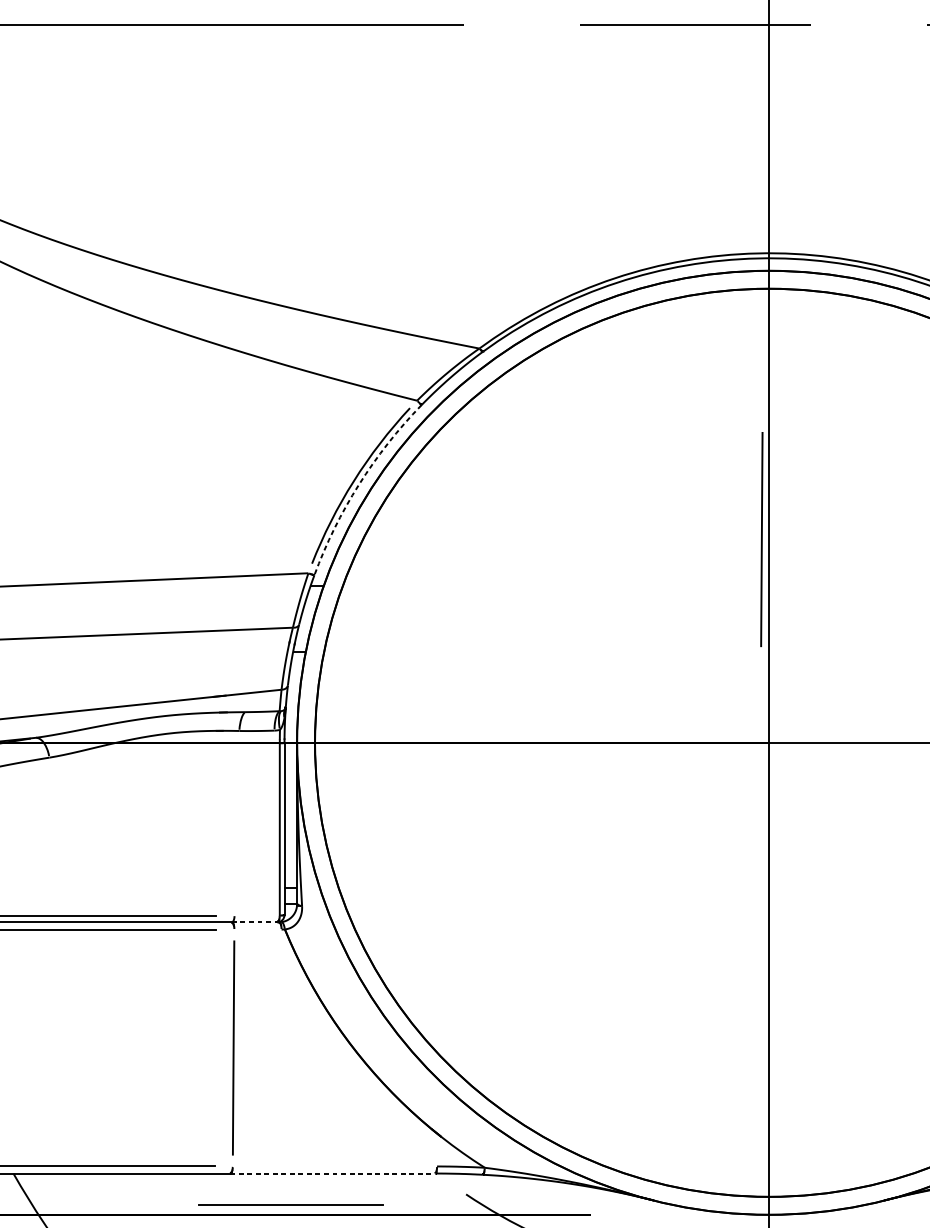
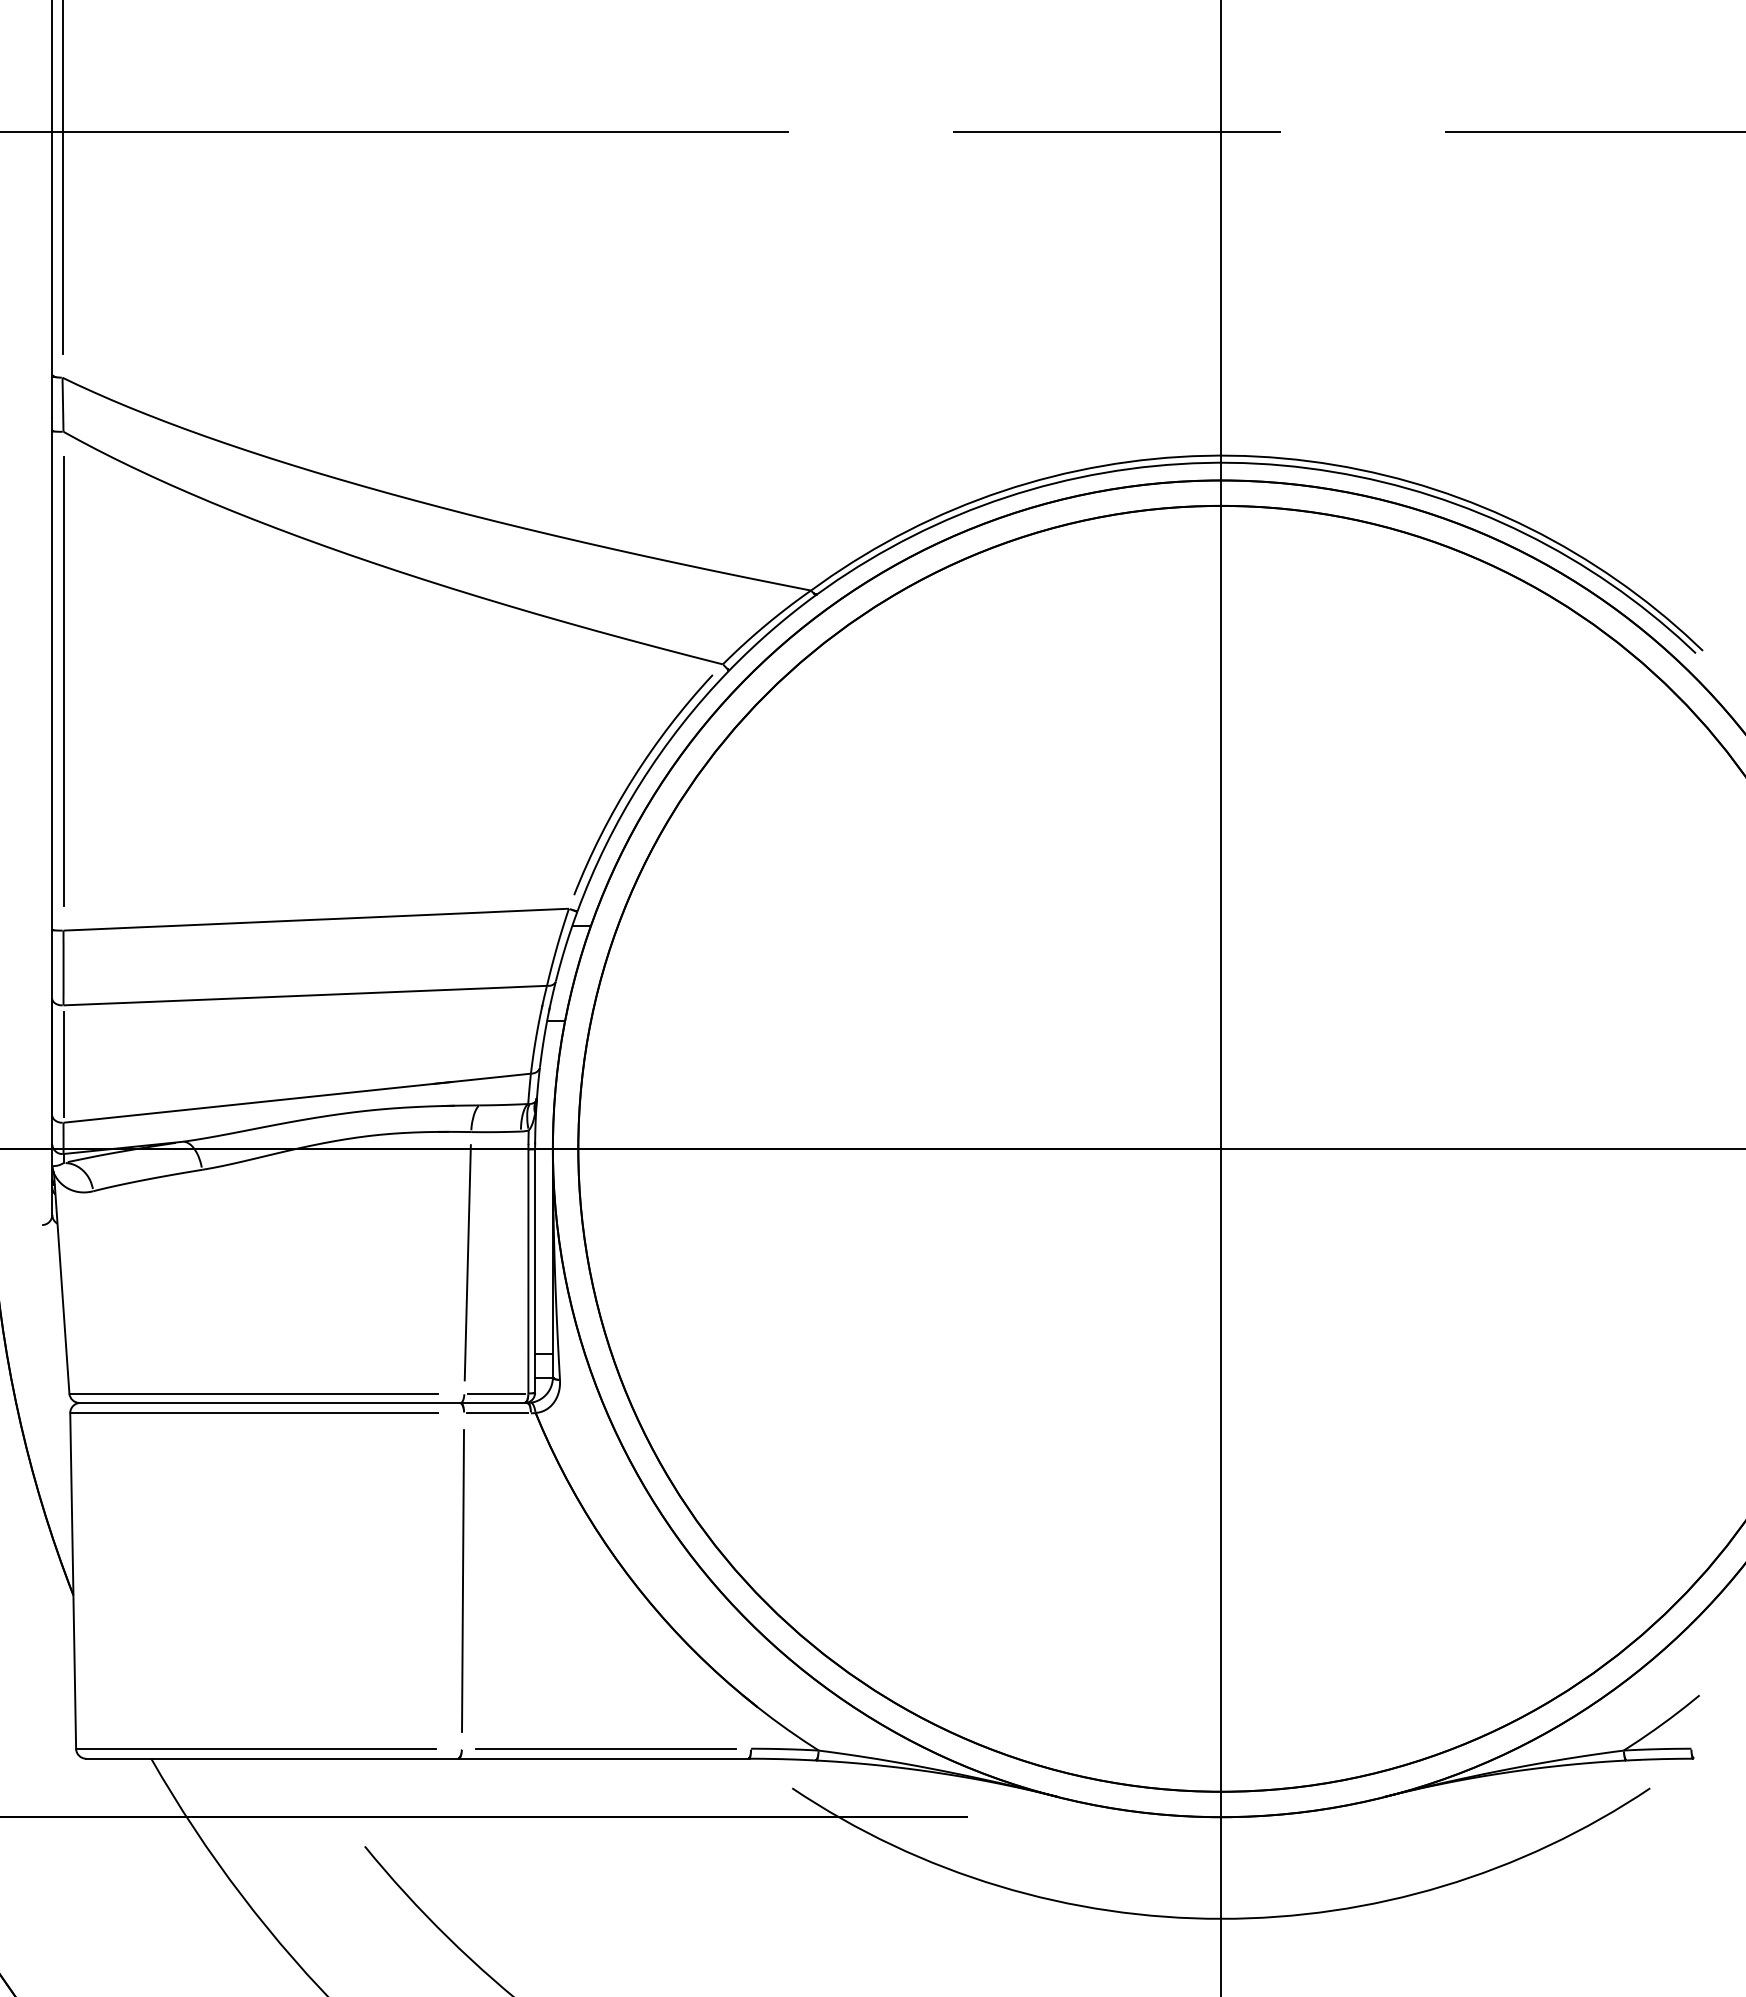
arc: (358, 484) -> (640, 783), dashed -> solid
line: (761, 539) -> (1210, 860), removed
line: (236, 823) -> (467, 1262), added
line: (257, 915) -> (496, 1393), added
line: (255, 921) -> (493, 1402), dashed -> solid
line: (257, 929) -> (497, 1413), added
line: (332, 1173) -> (603, 1758), dashed -> solid
line: (290, 1205) -> (605, 1748), moved

